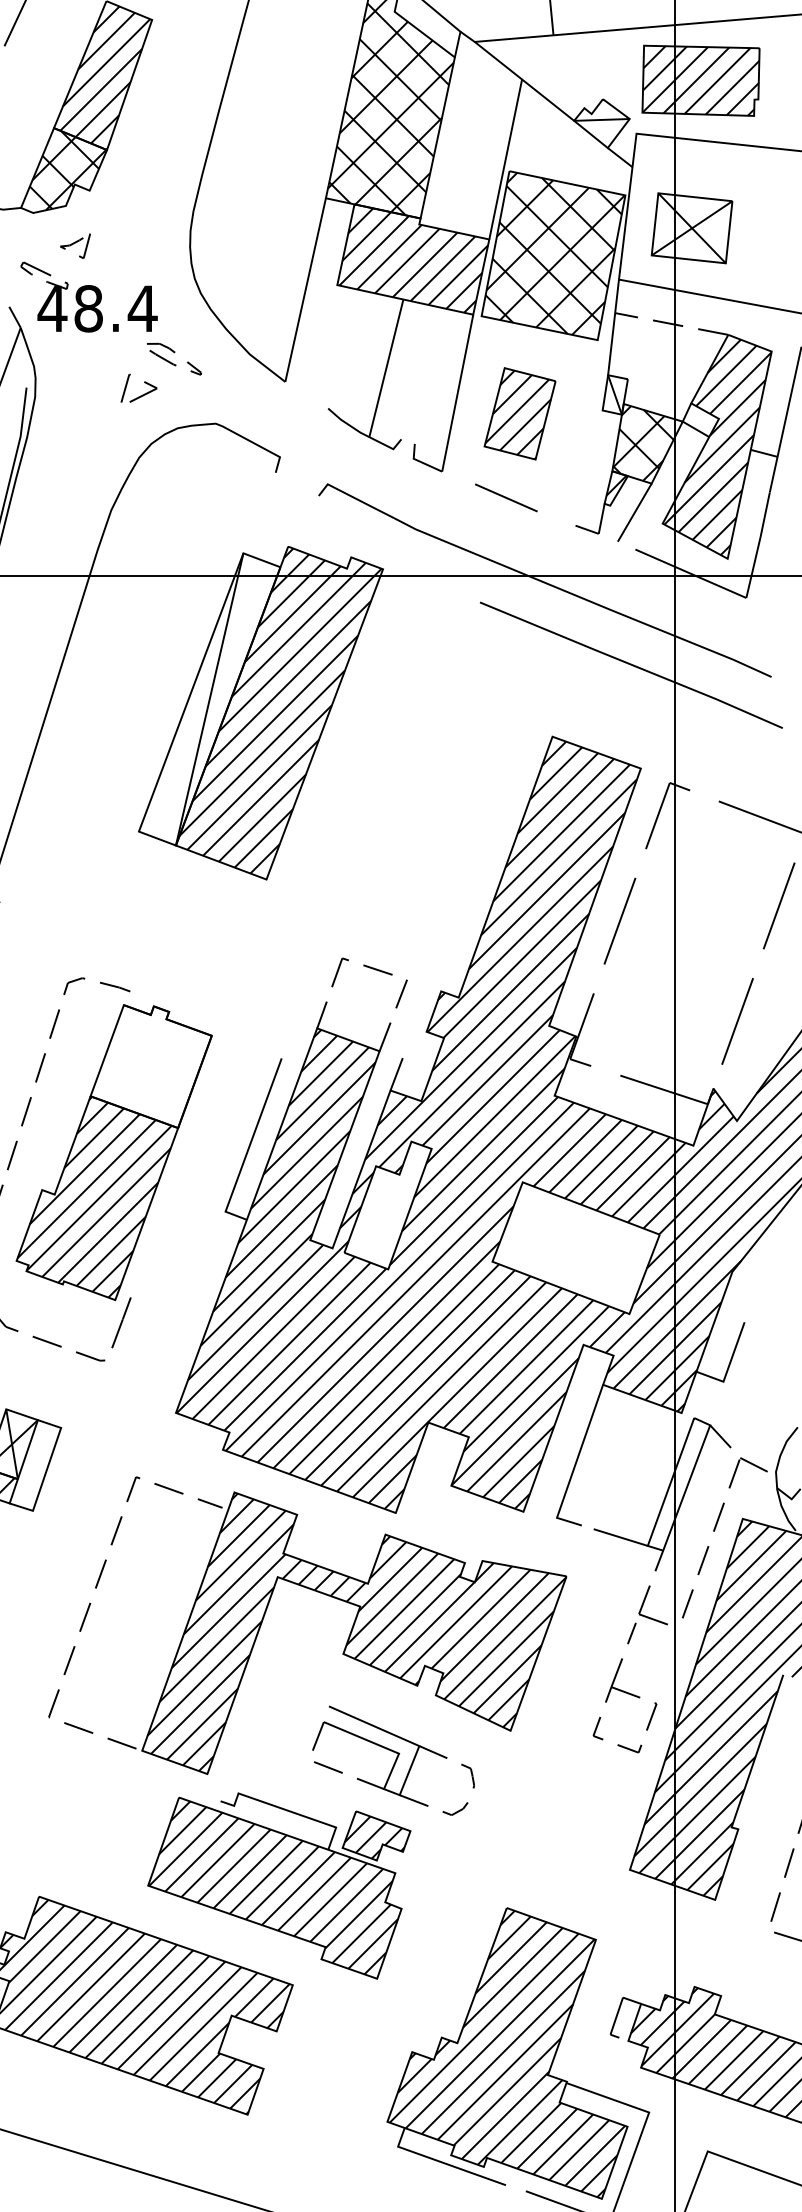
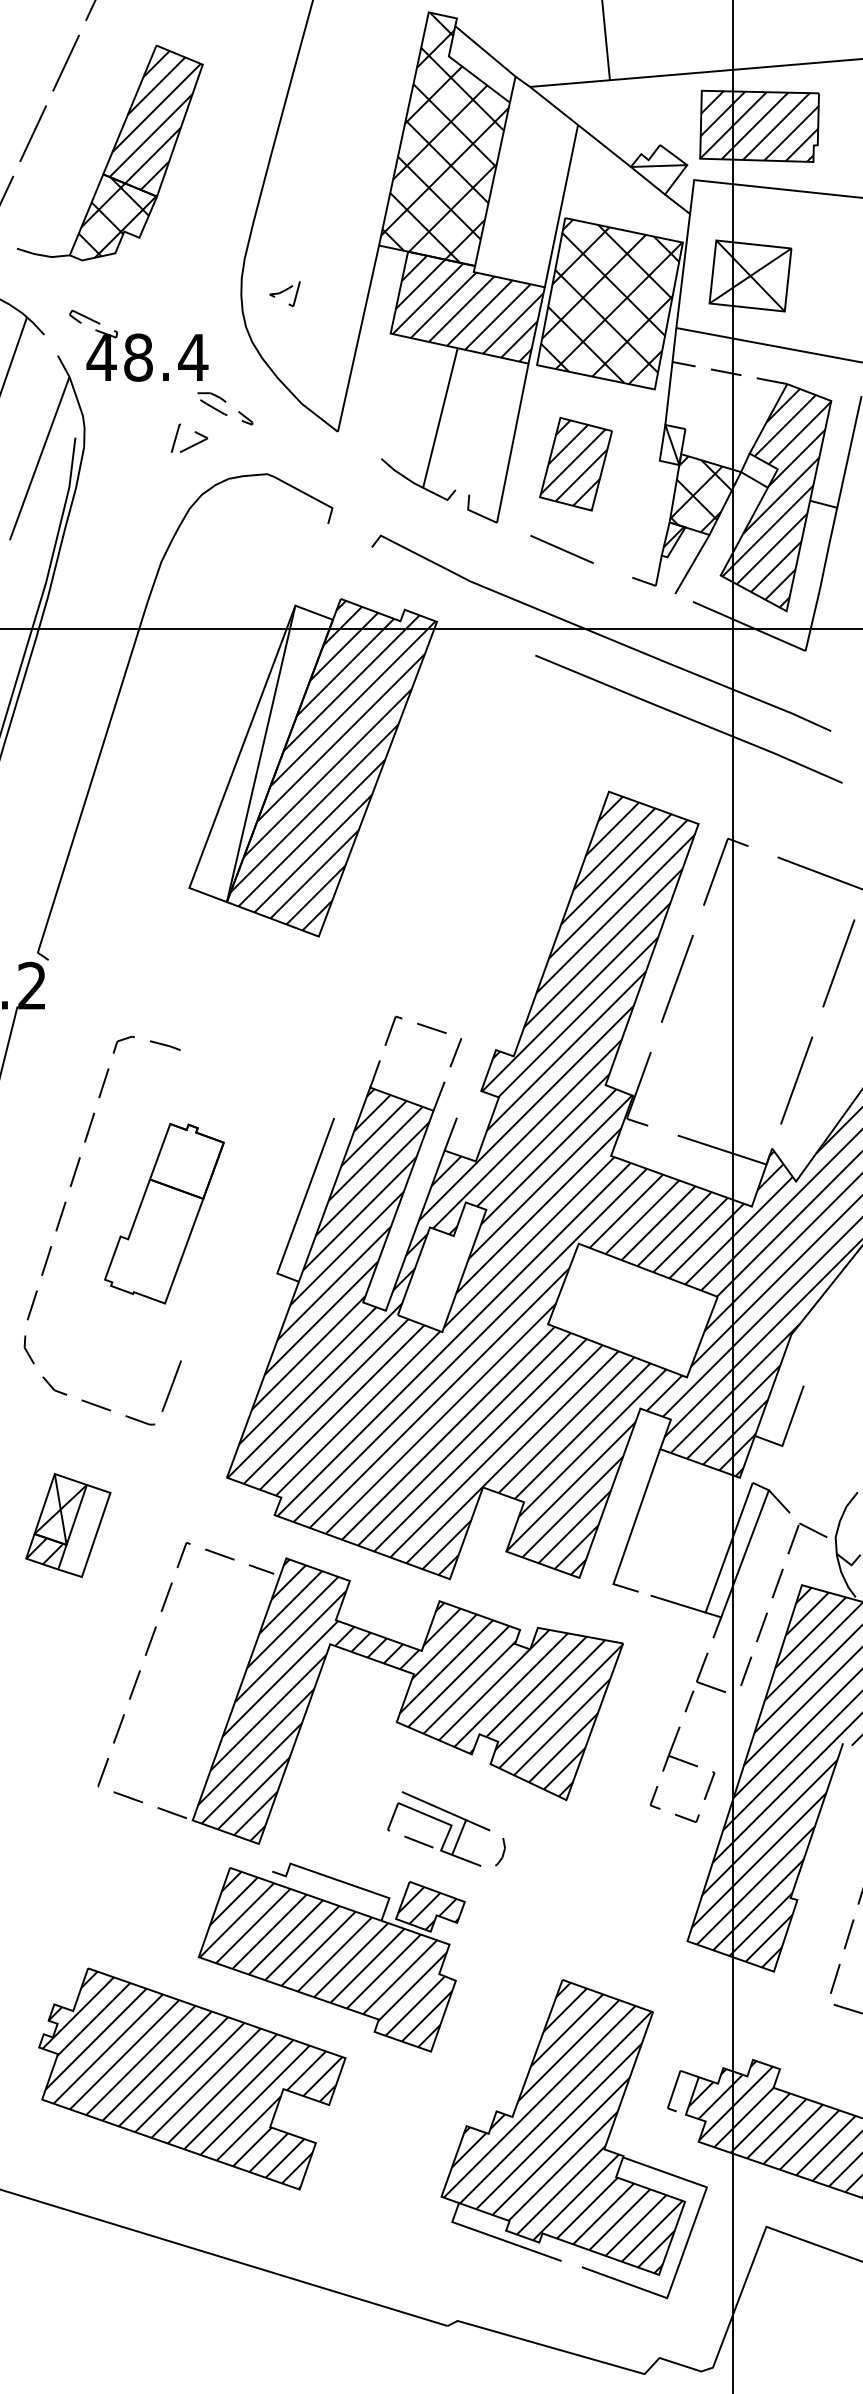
part: (74, 246) -> (284, 294), moved
part: (114, 1152) -> (164, 1213), size x0.6
part: (393, 1760) -> (447, 1830), size x0.7

